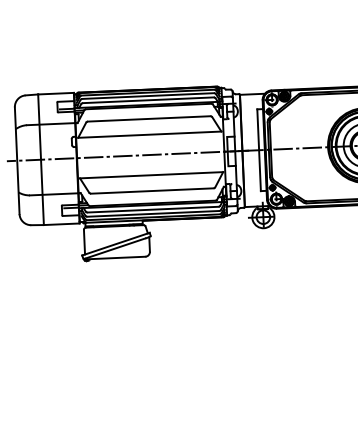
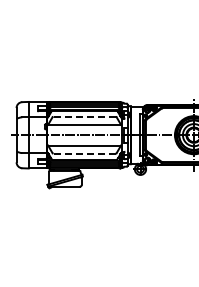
line: (148, 118) -> (84, 116), solid -> dashed
line: (152, 190) -> (84, 153), solid -> dashed

